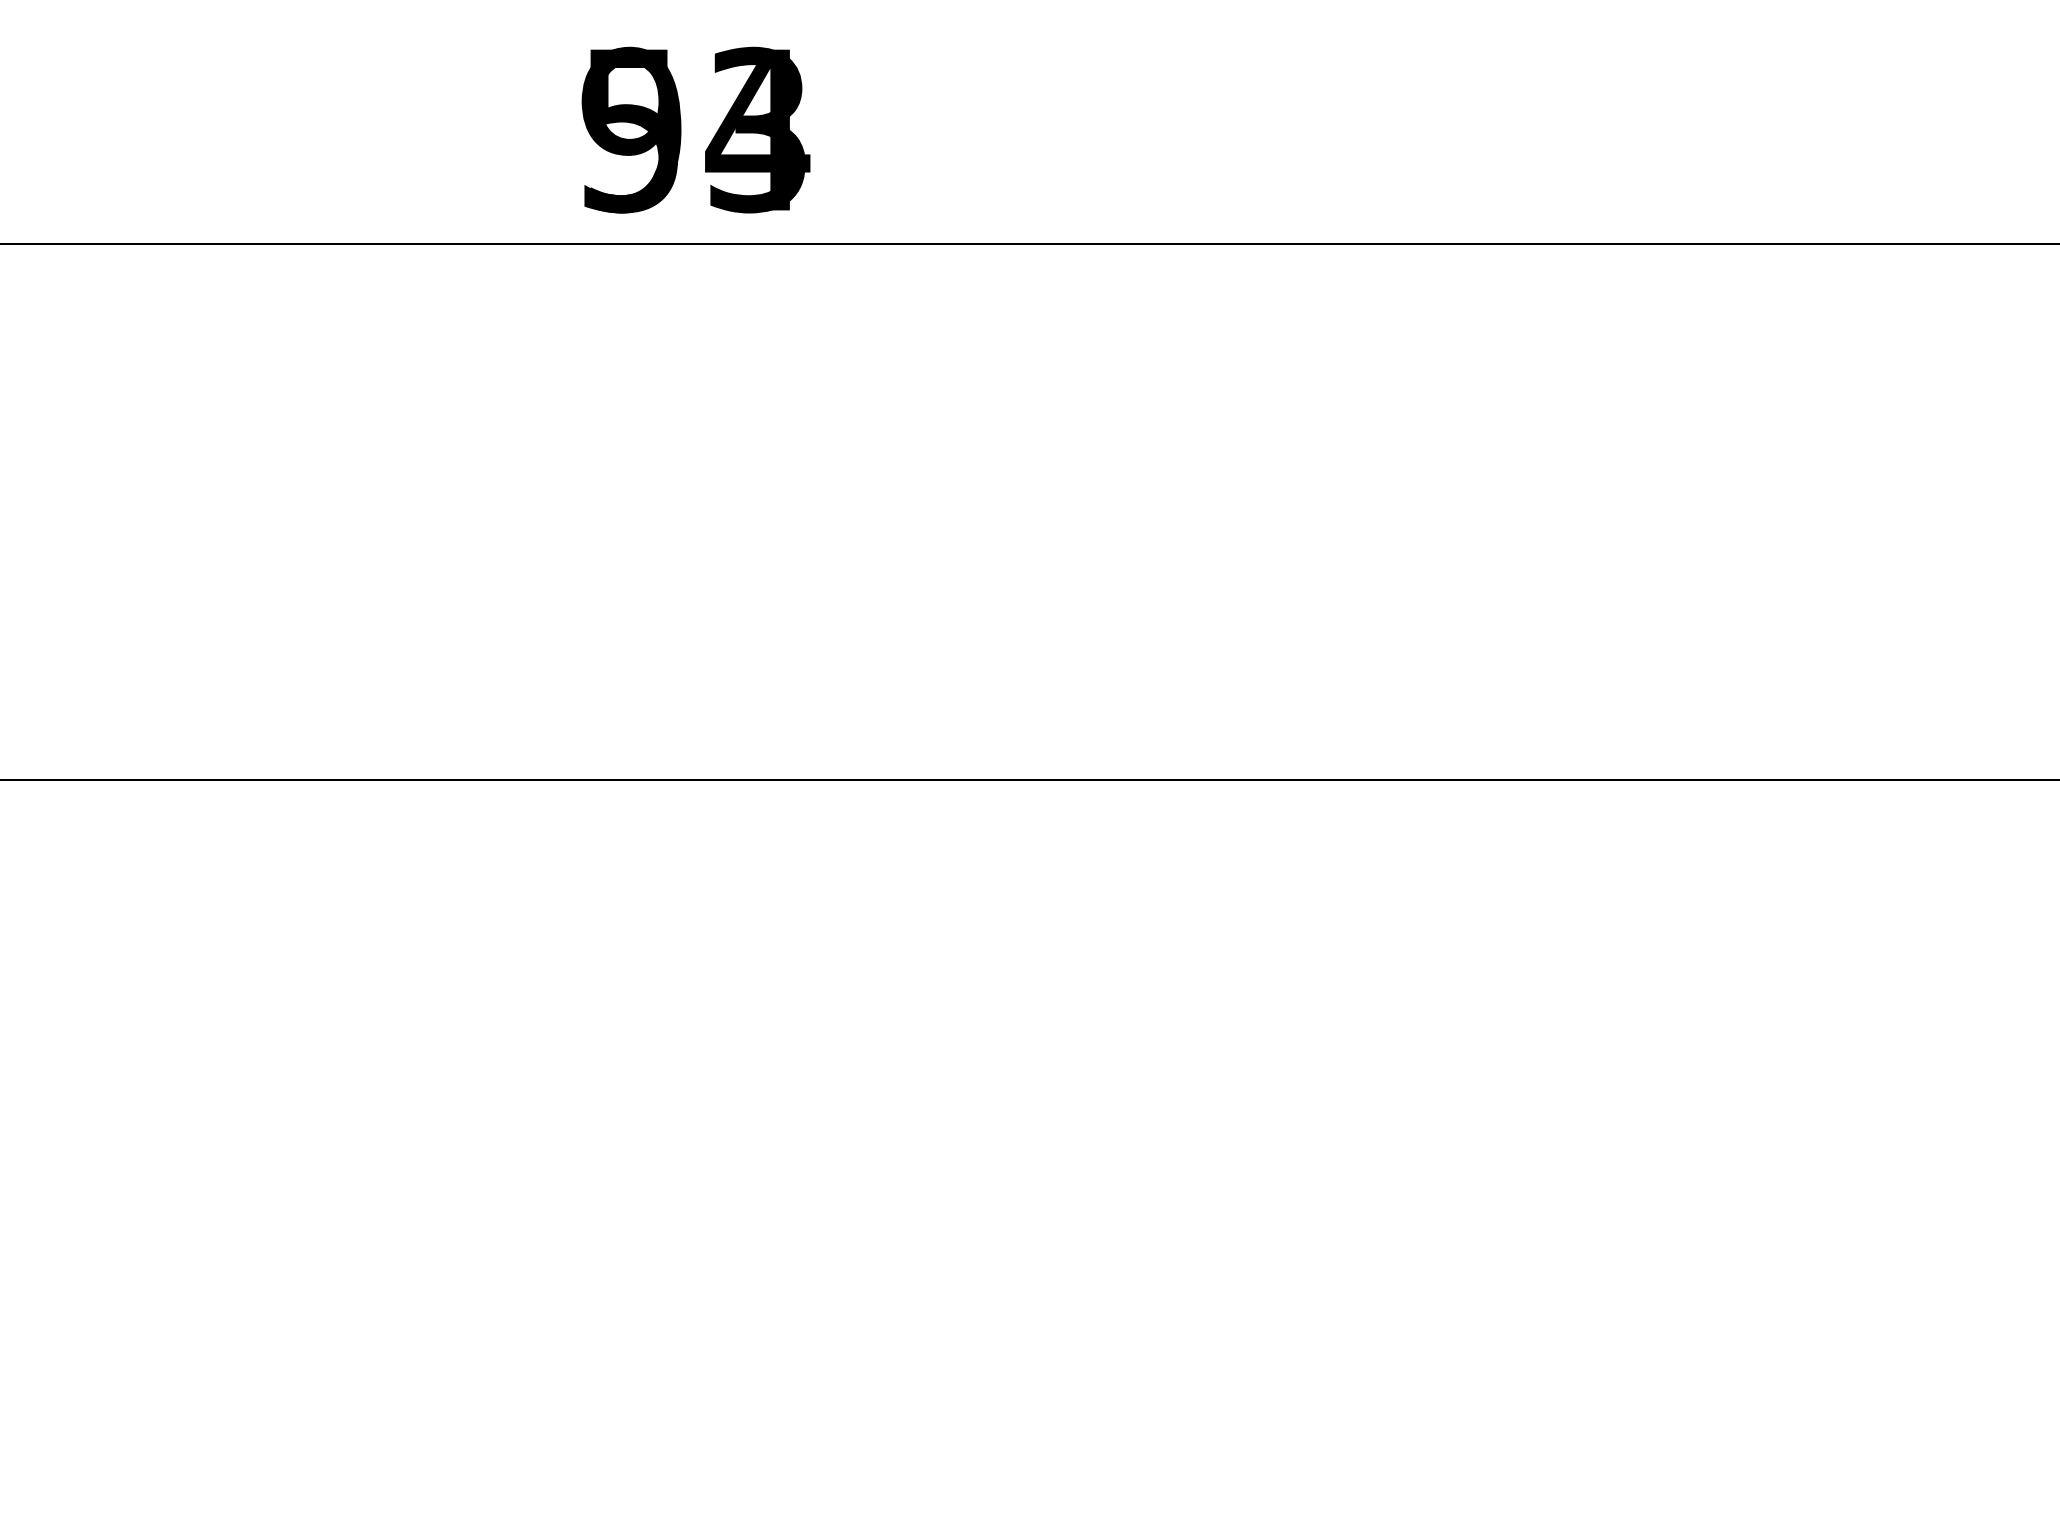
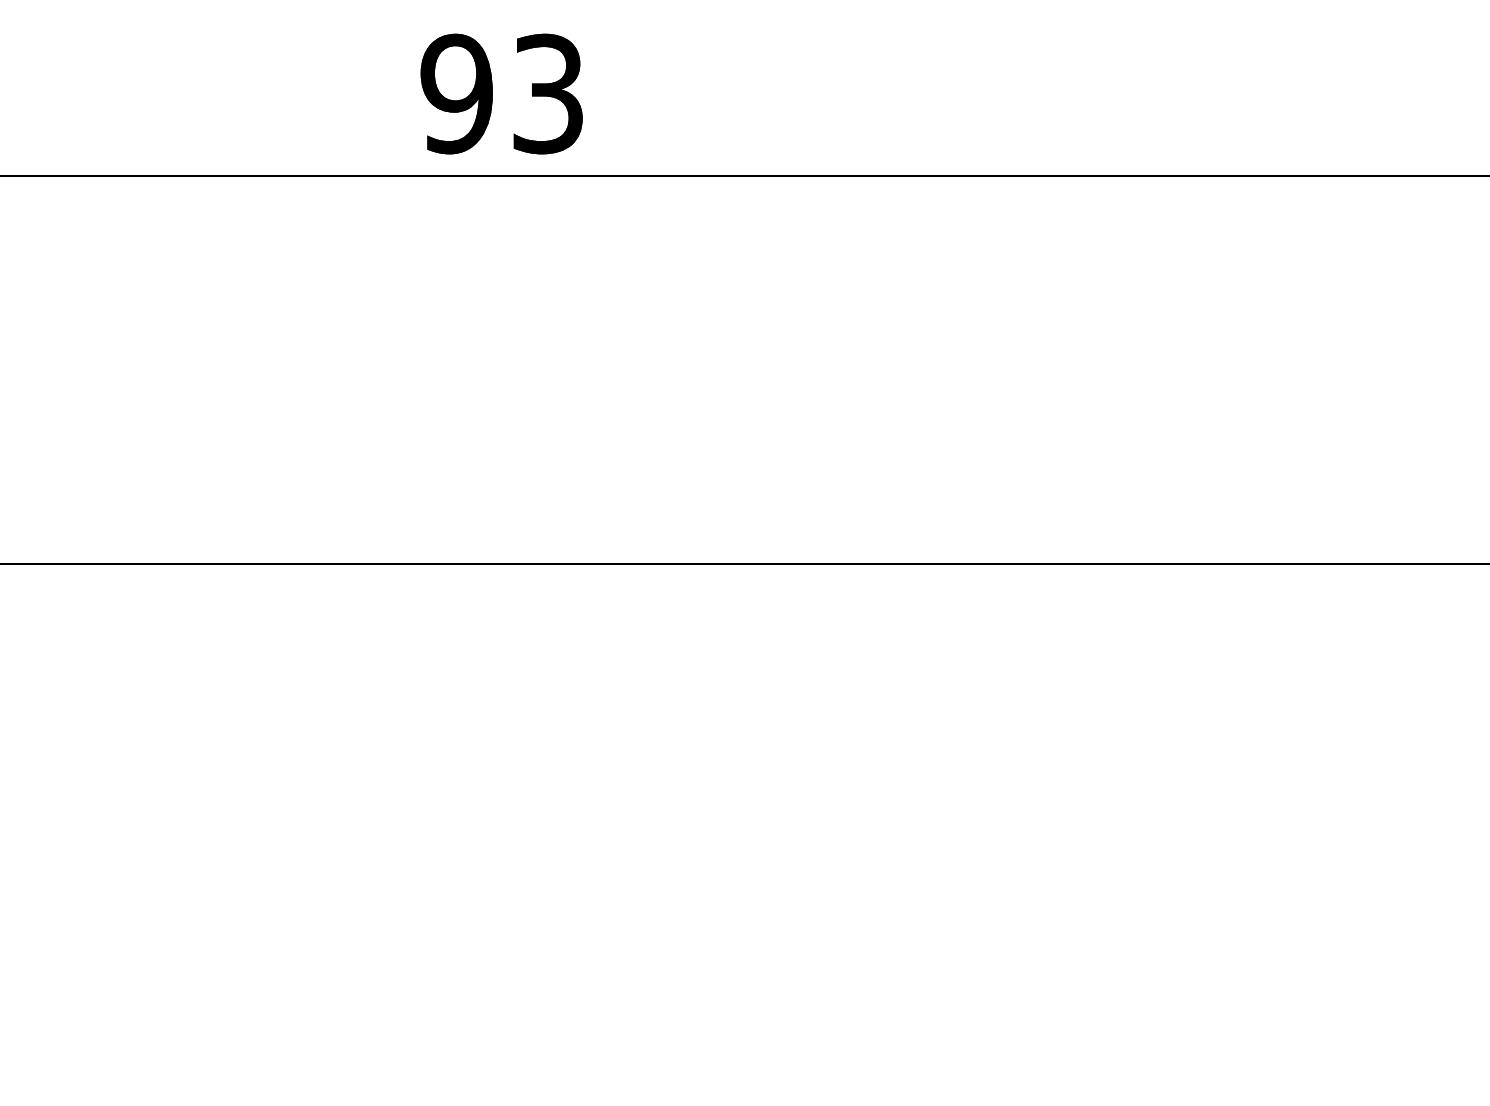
text: (696, 129) -> (503, 93), 54 -> 93

